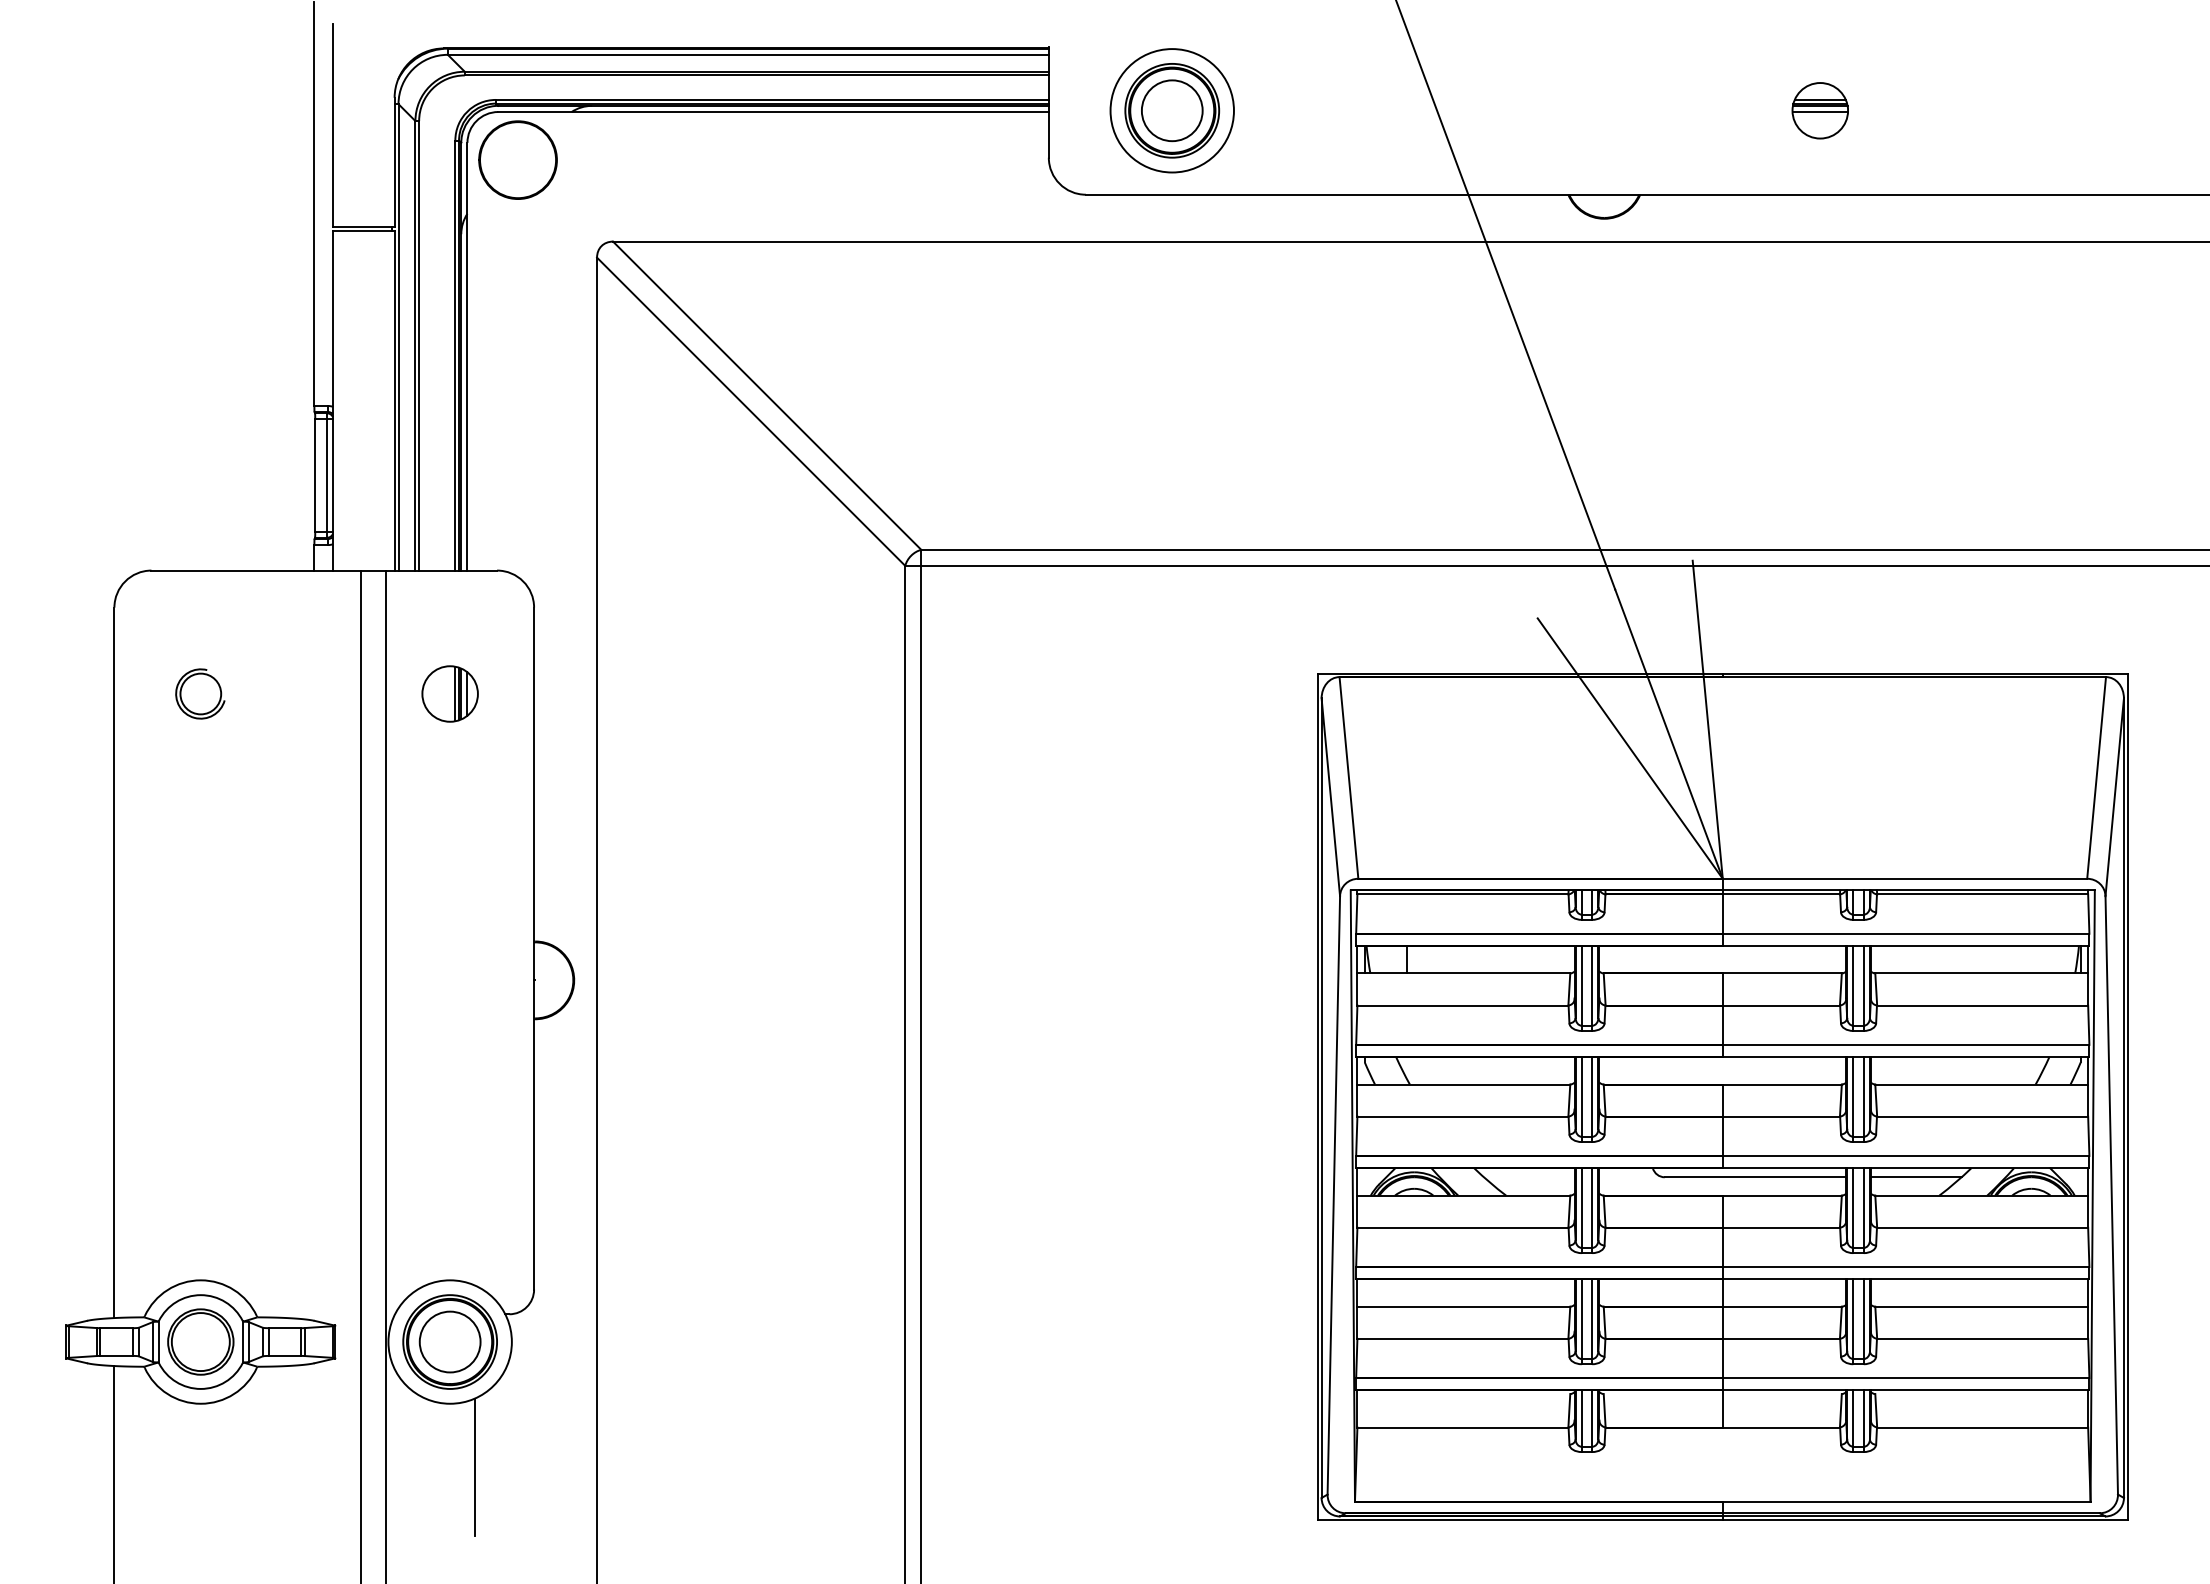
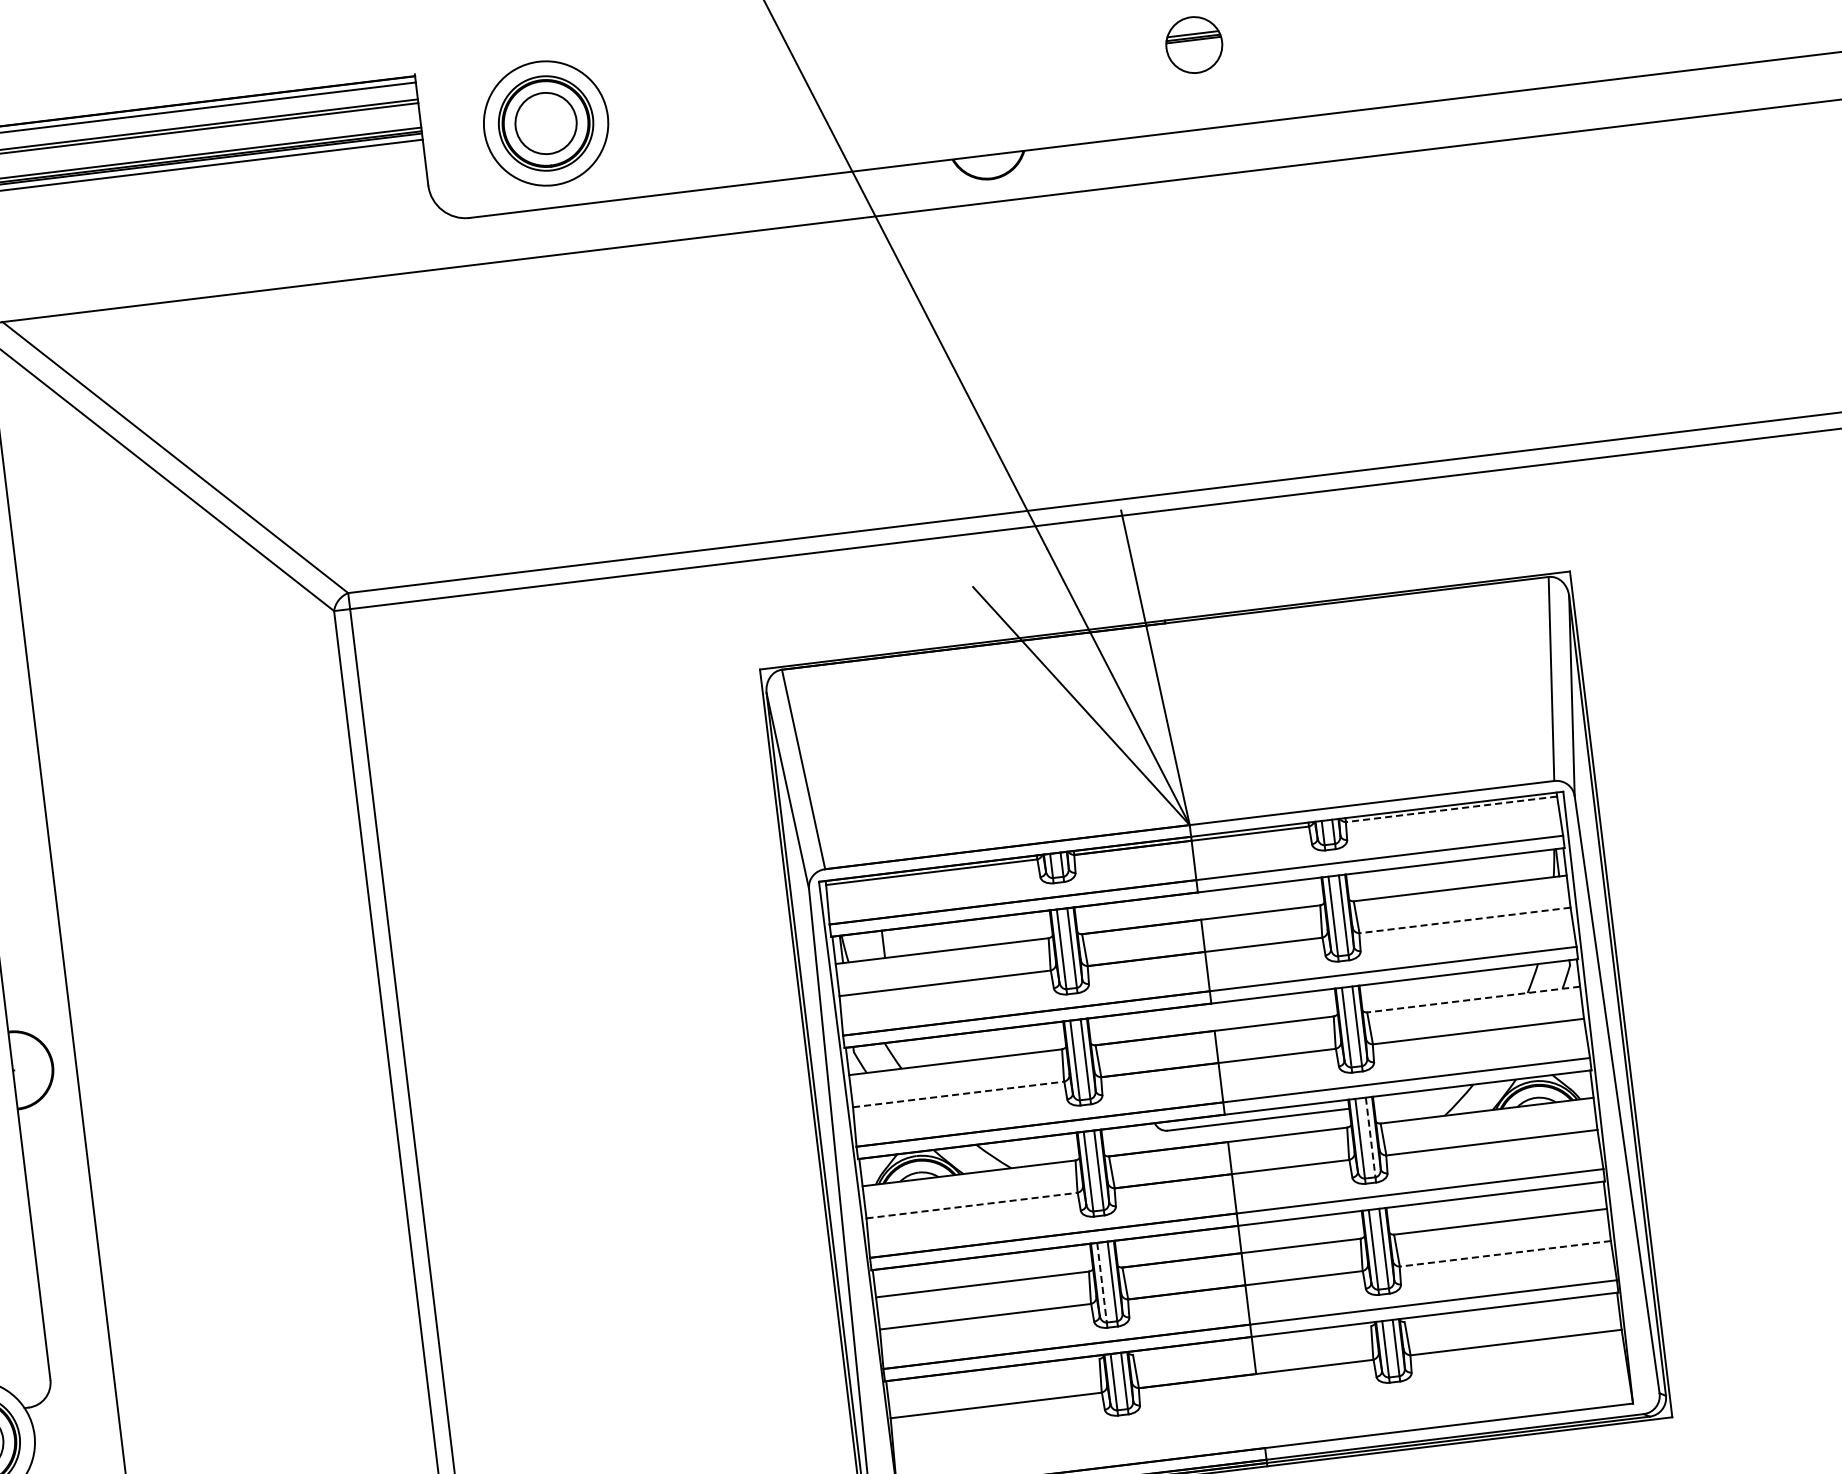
line: (1820, 112) -> (1194, 46), removed
line: (1982, 894) -> (1451, 809), solid -> dashed
line: (1982, 1005) -> (1464, 920), solid -> dashed
line: (1981, 1084) -> (1473, 999), solid -> dashed
line: (1463, 1116) -> (959, 1094), solid -> dashed
line: (1915, 1177) -> (1418, 1100), removed
line: (1863, 1208) -> (1370, 1137), solid -> dashed
line: (1463, 1227) -> (972, 1205), solid -> dashed
line: (1581, 1319) -> (1101, 1283), solid -> dashed
line: (1982, 1338) -> (1505, 1253), solid -> dashed

